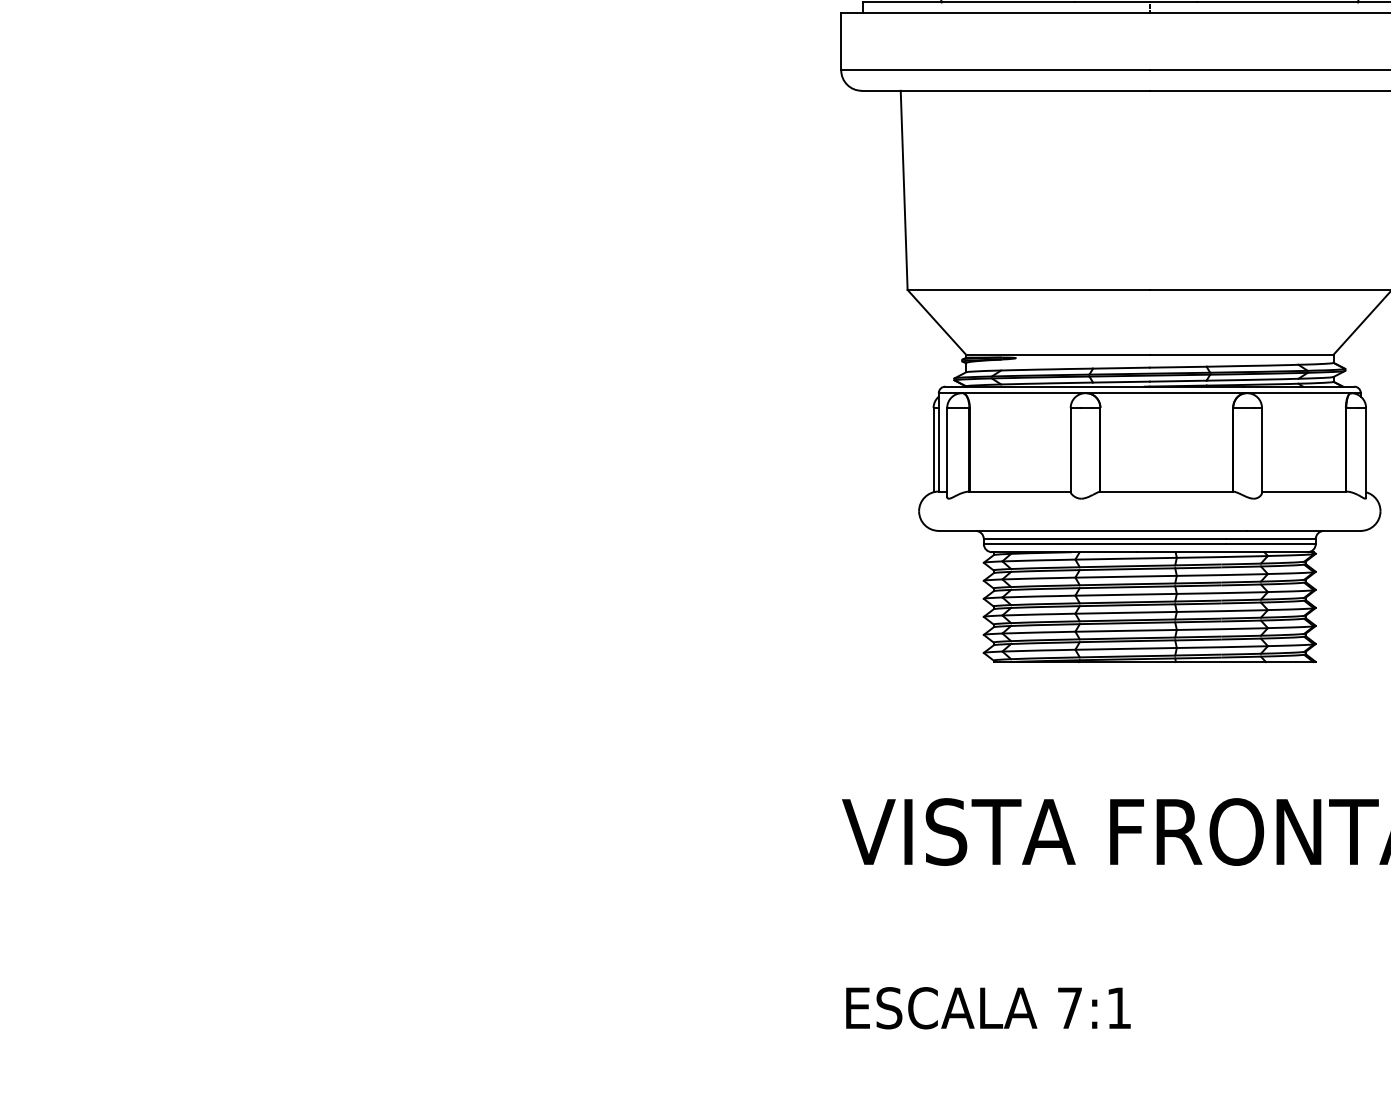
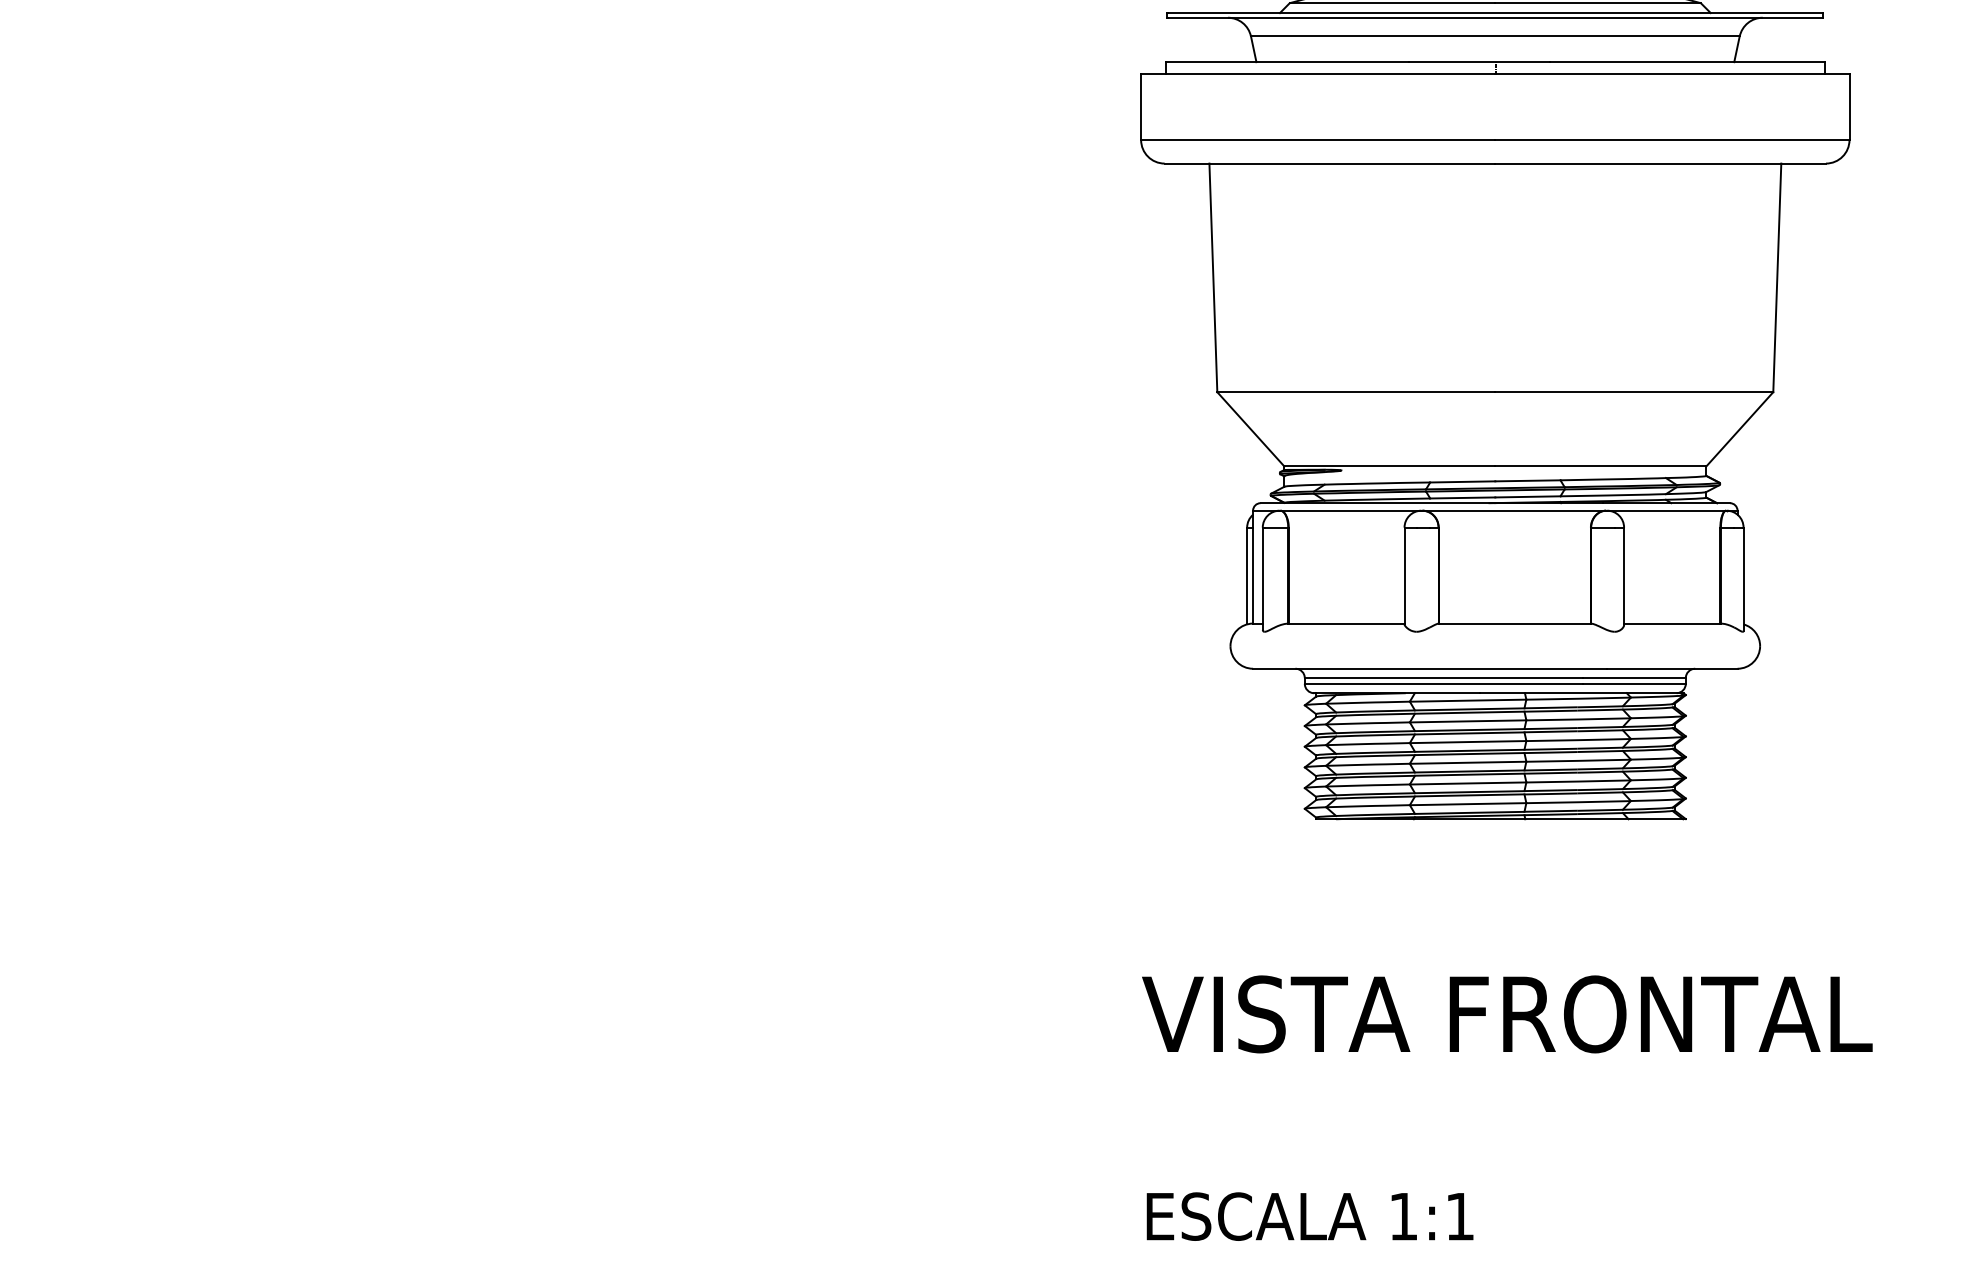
text: (1069, 1008) -> (1403, 1216), 7:1 -> 1:1

